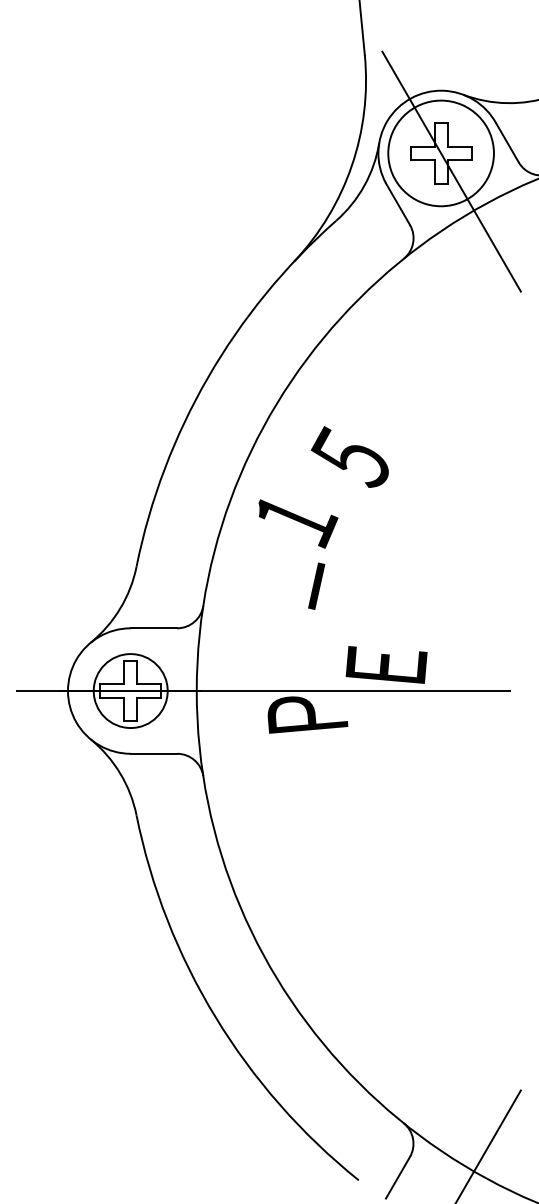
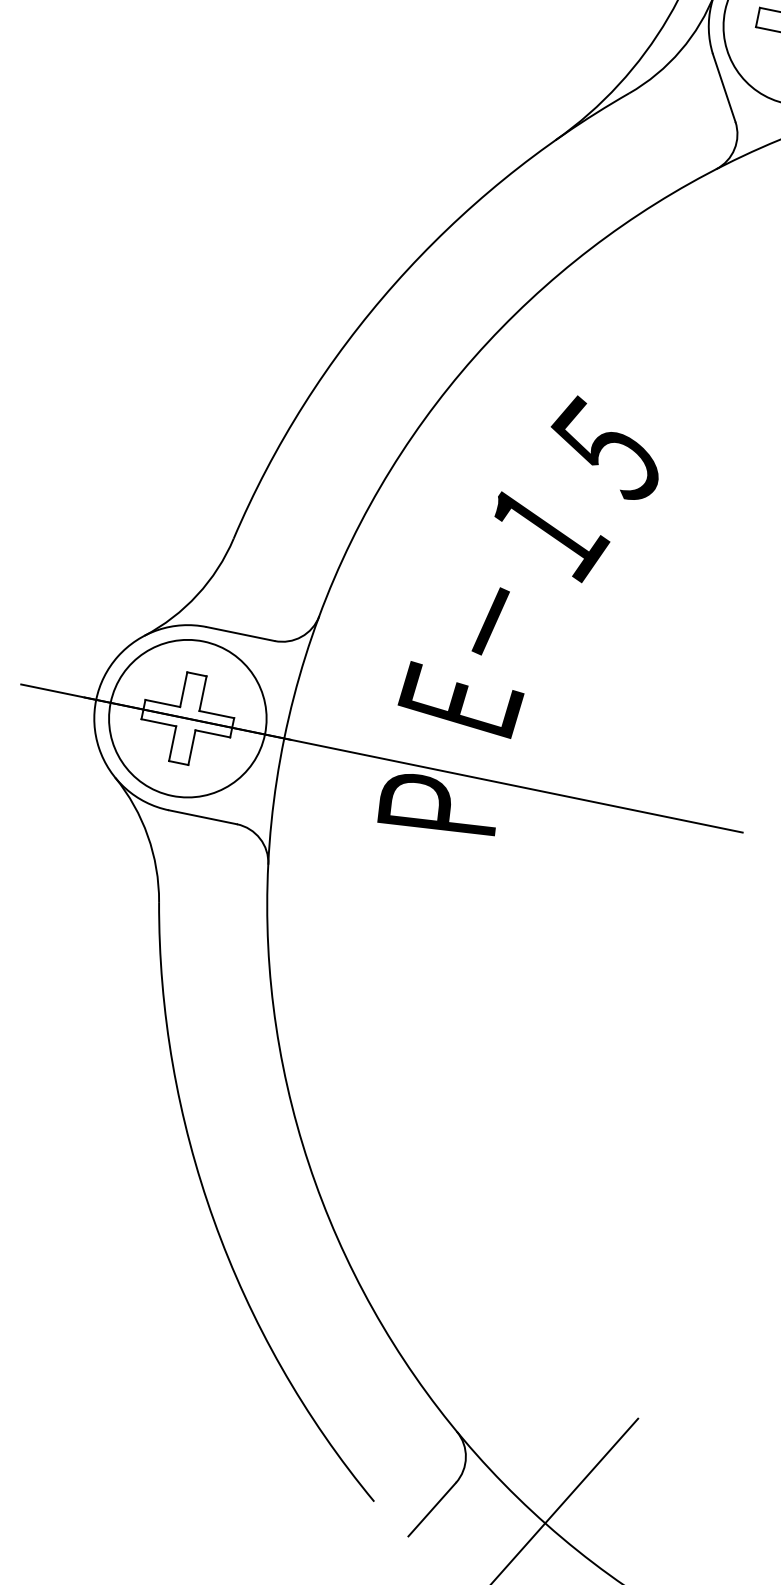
text: (349, 456) -> (605, 447), moved
text: (298, 523) -> (550, 538), moved
text: (386, 664) -> (460, 699), moved
circle: (130, 690) -> (187, 717), size x1.43

